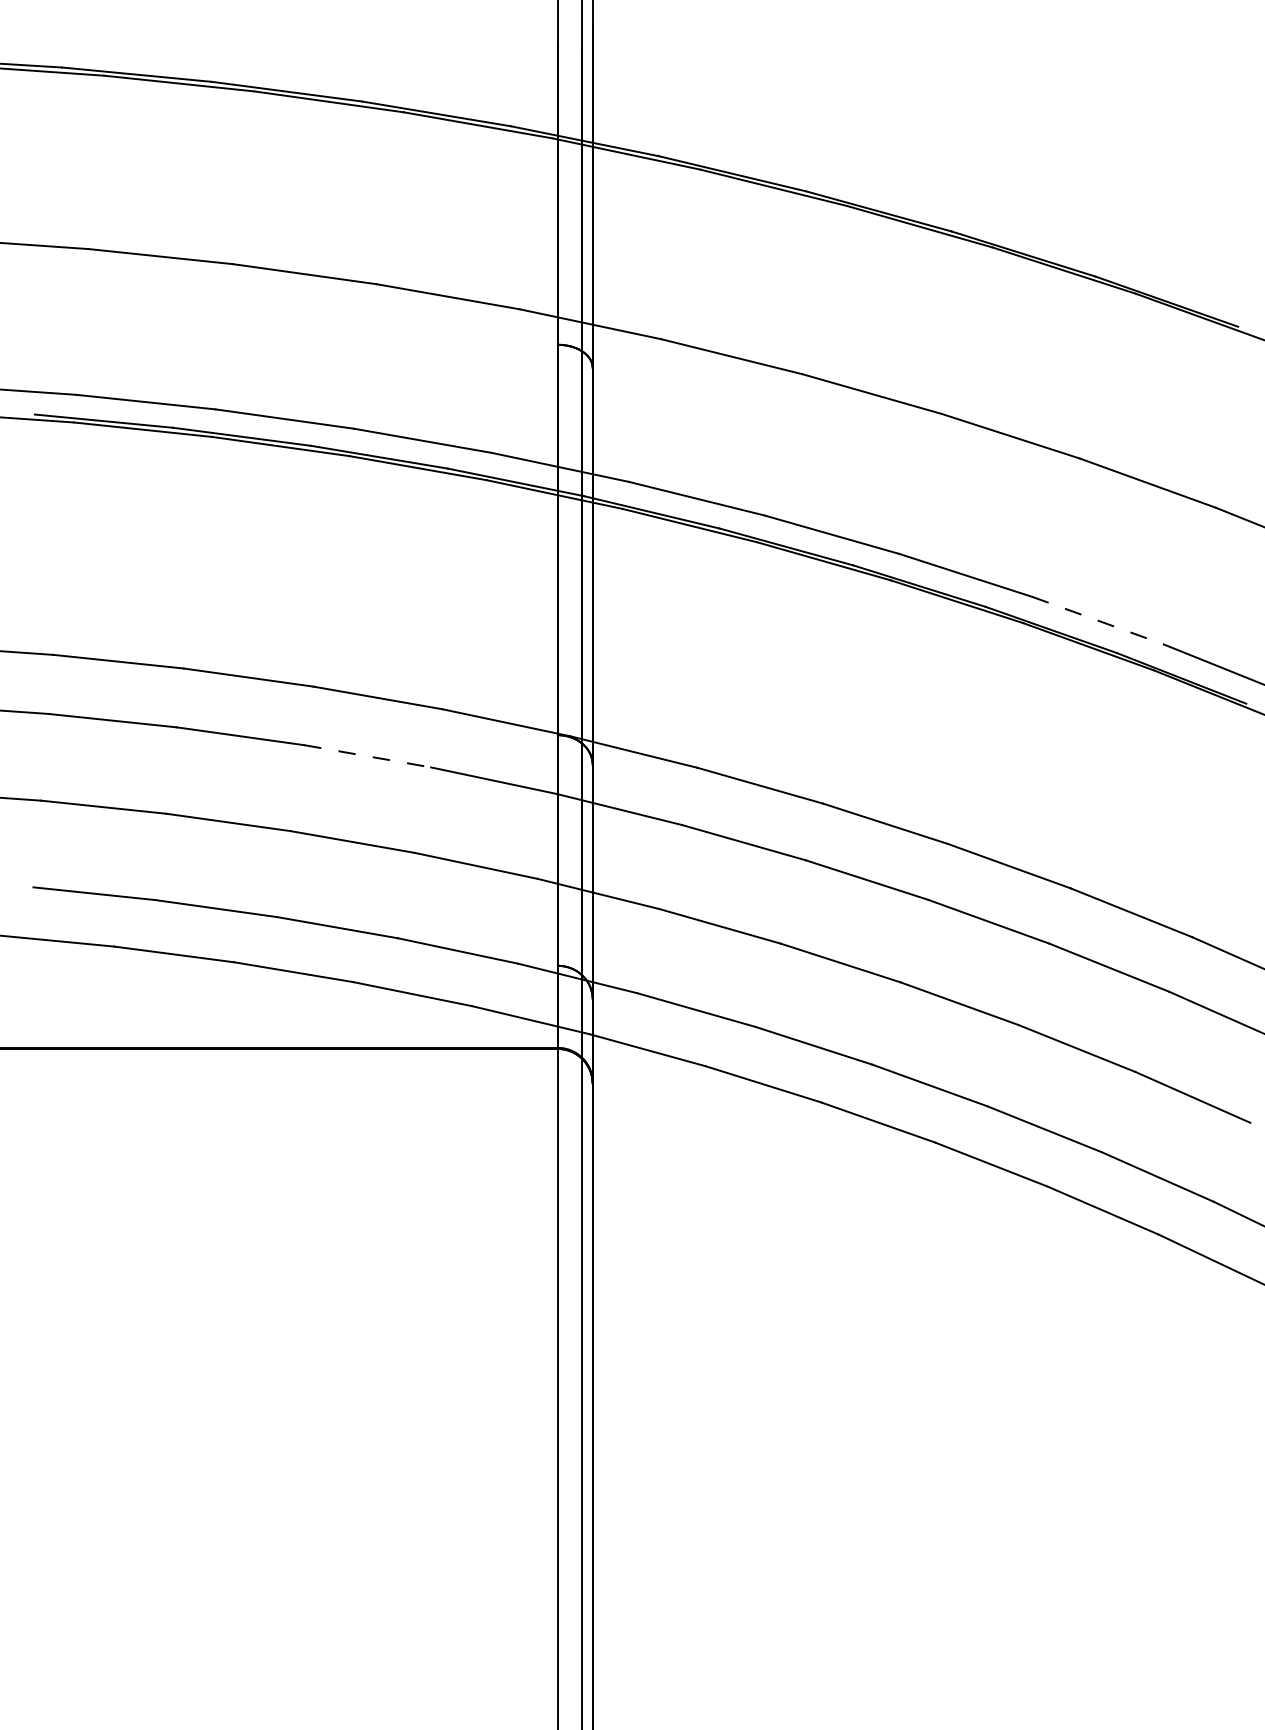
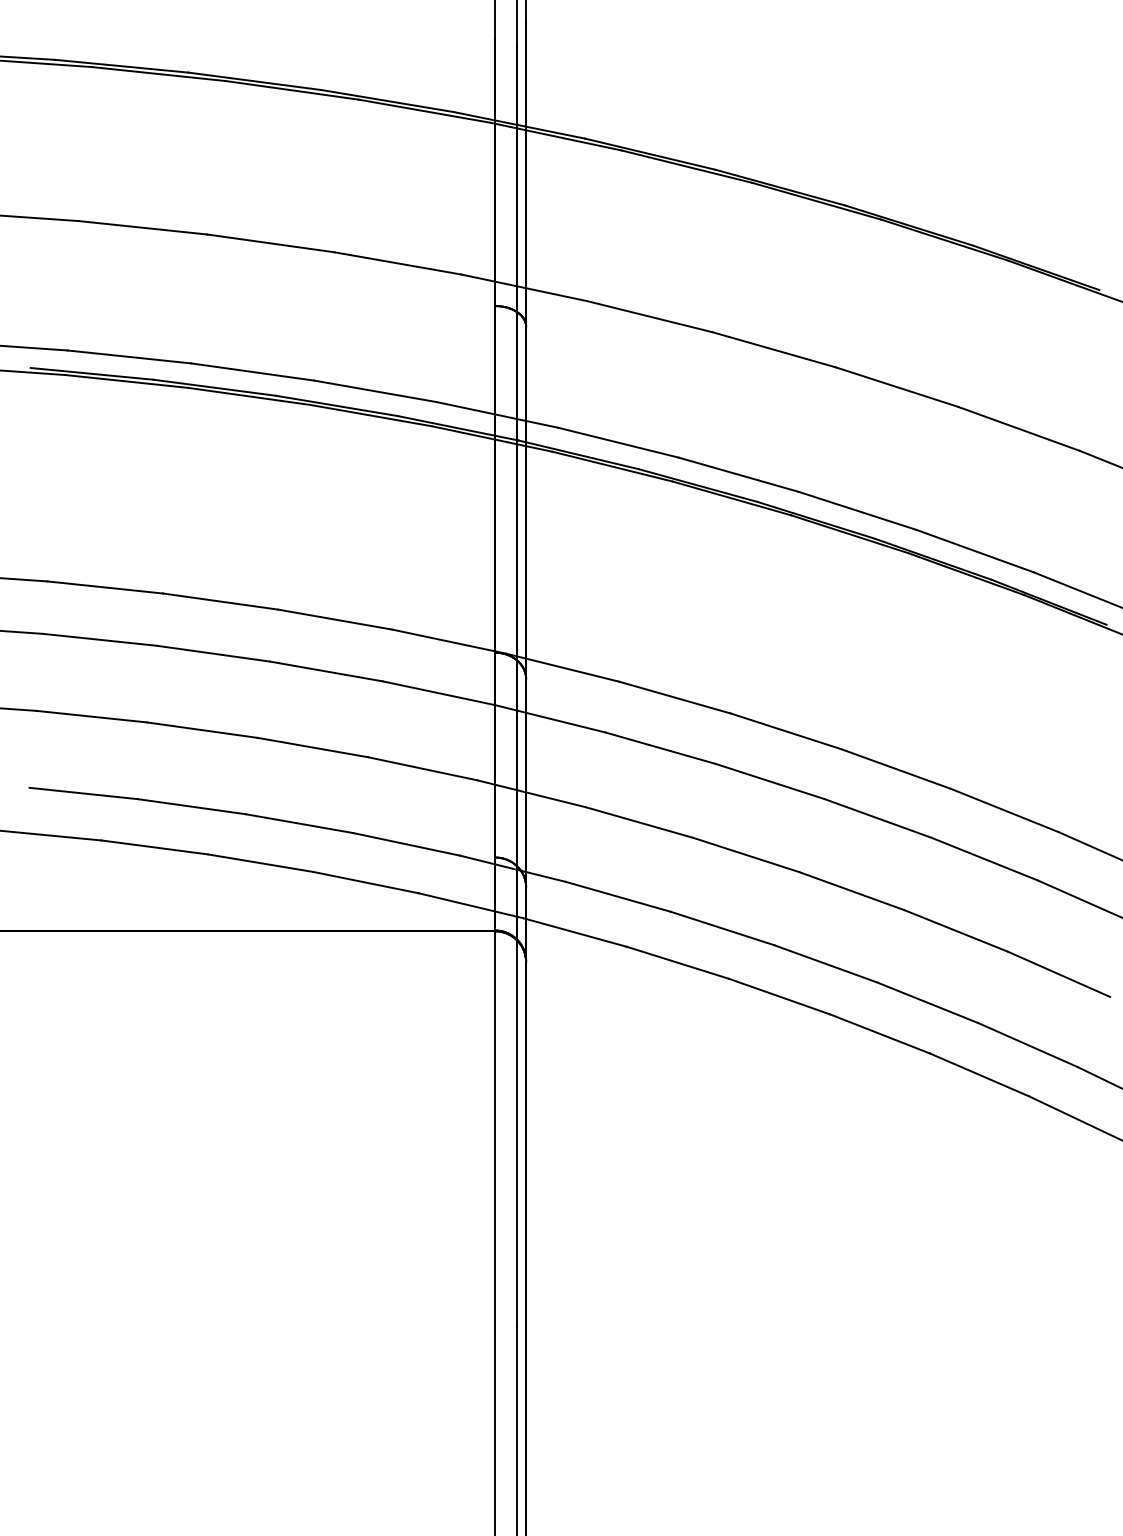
line: (1098, 620) -> (975, 550), dashed -> solid
line: (368, 756) -> (327, 671), dashed -> solid

